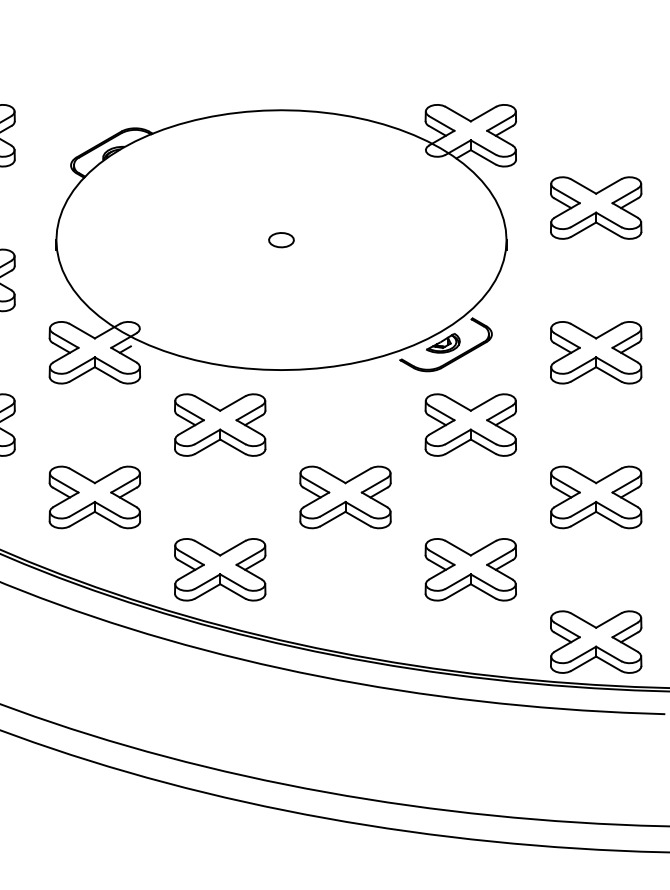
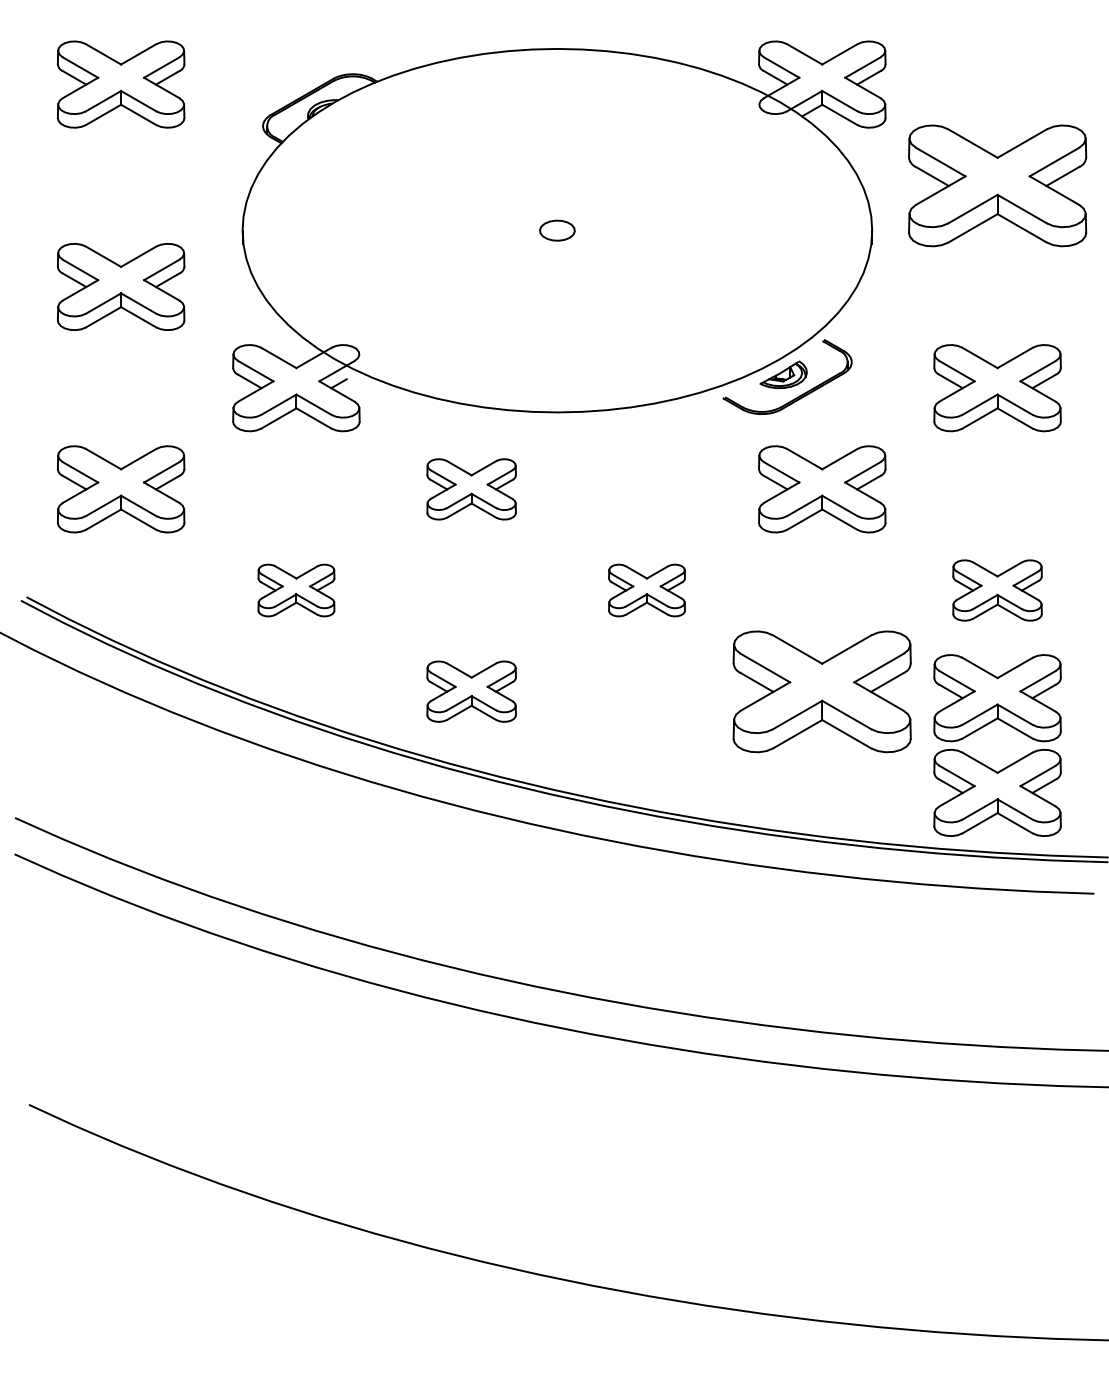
part: (596, 207) -> (997, 185), size x1.4
part: (220, 425) -> (471, 489), size x0.7
part: (94, 497) -> (296, 590), size x0.6
part: (345, 497) -> (646, 590), size x0.6
part: (596, 497) -> (997, 590), size x0.7
part: (220, 569) -> (471, 691), size x0.7
part: (470, 569) -> (822, 691), size x1.4
part: (596, 574) -> (997, 698), added

